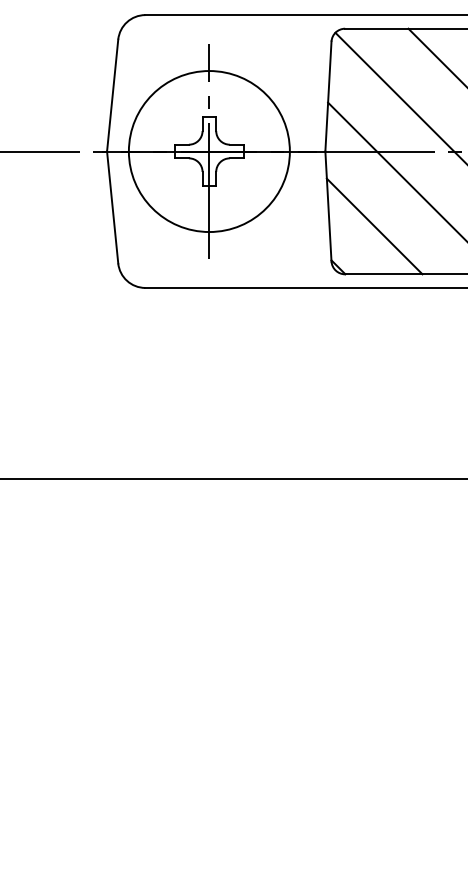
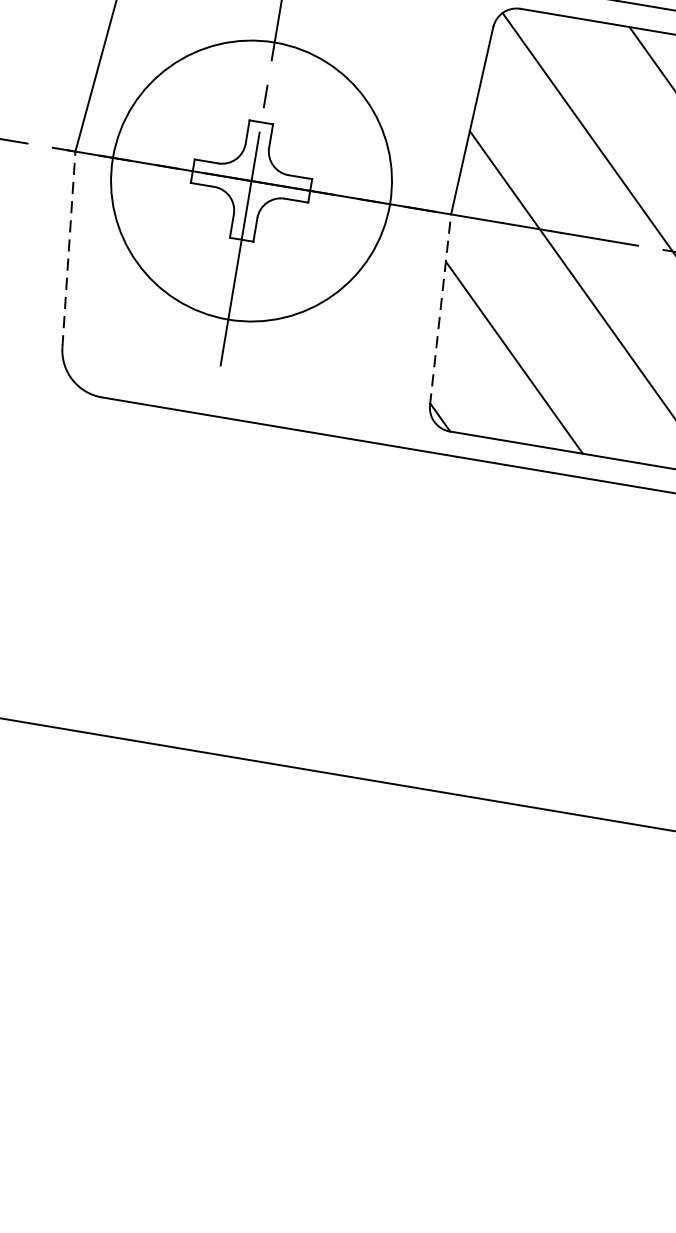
line: (112, 206) -> (68, 247), solid -> dashed
line: (328, 206) -> (440, 309), solid -> dashed

